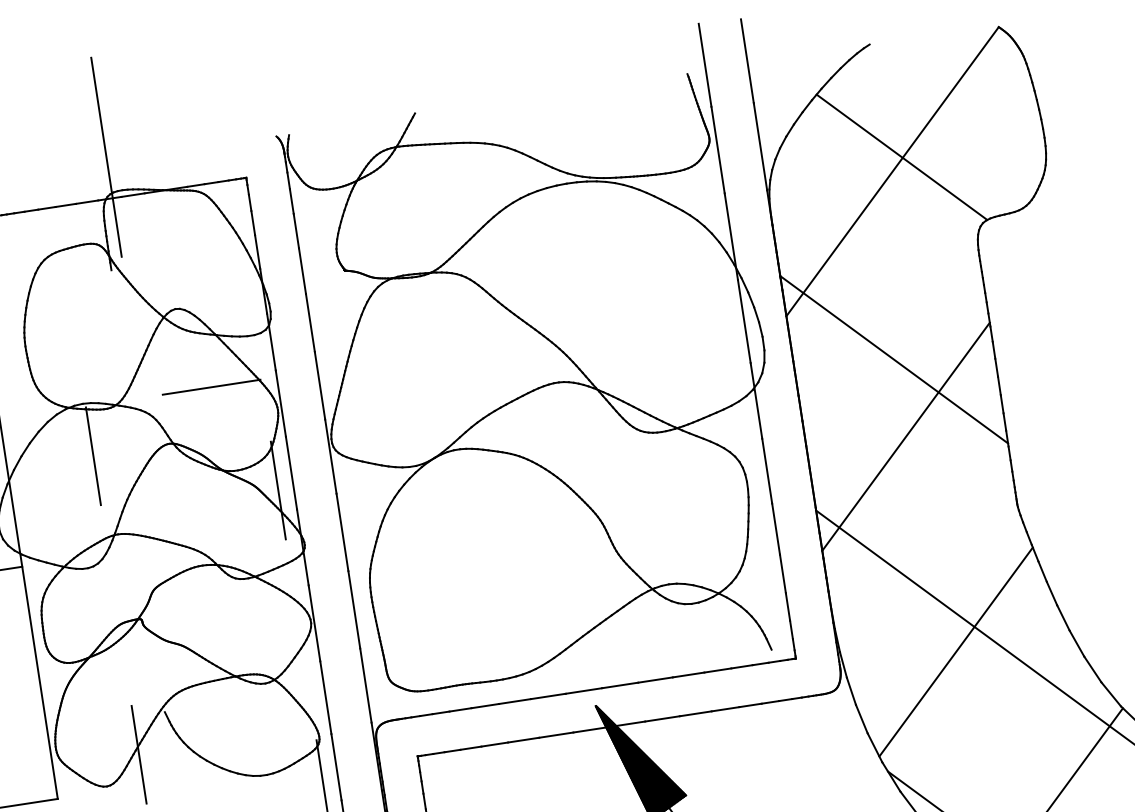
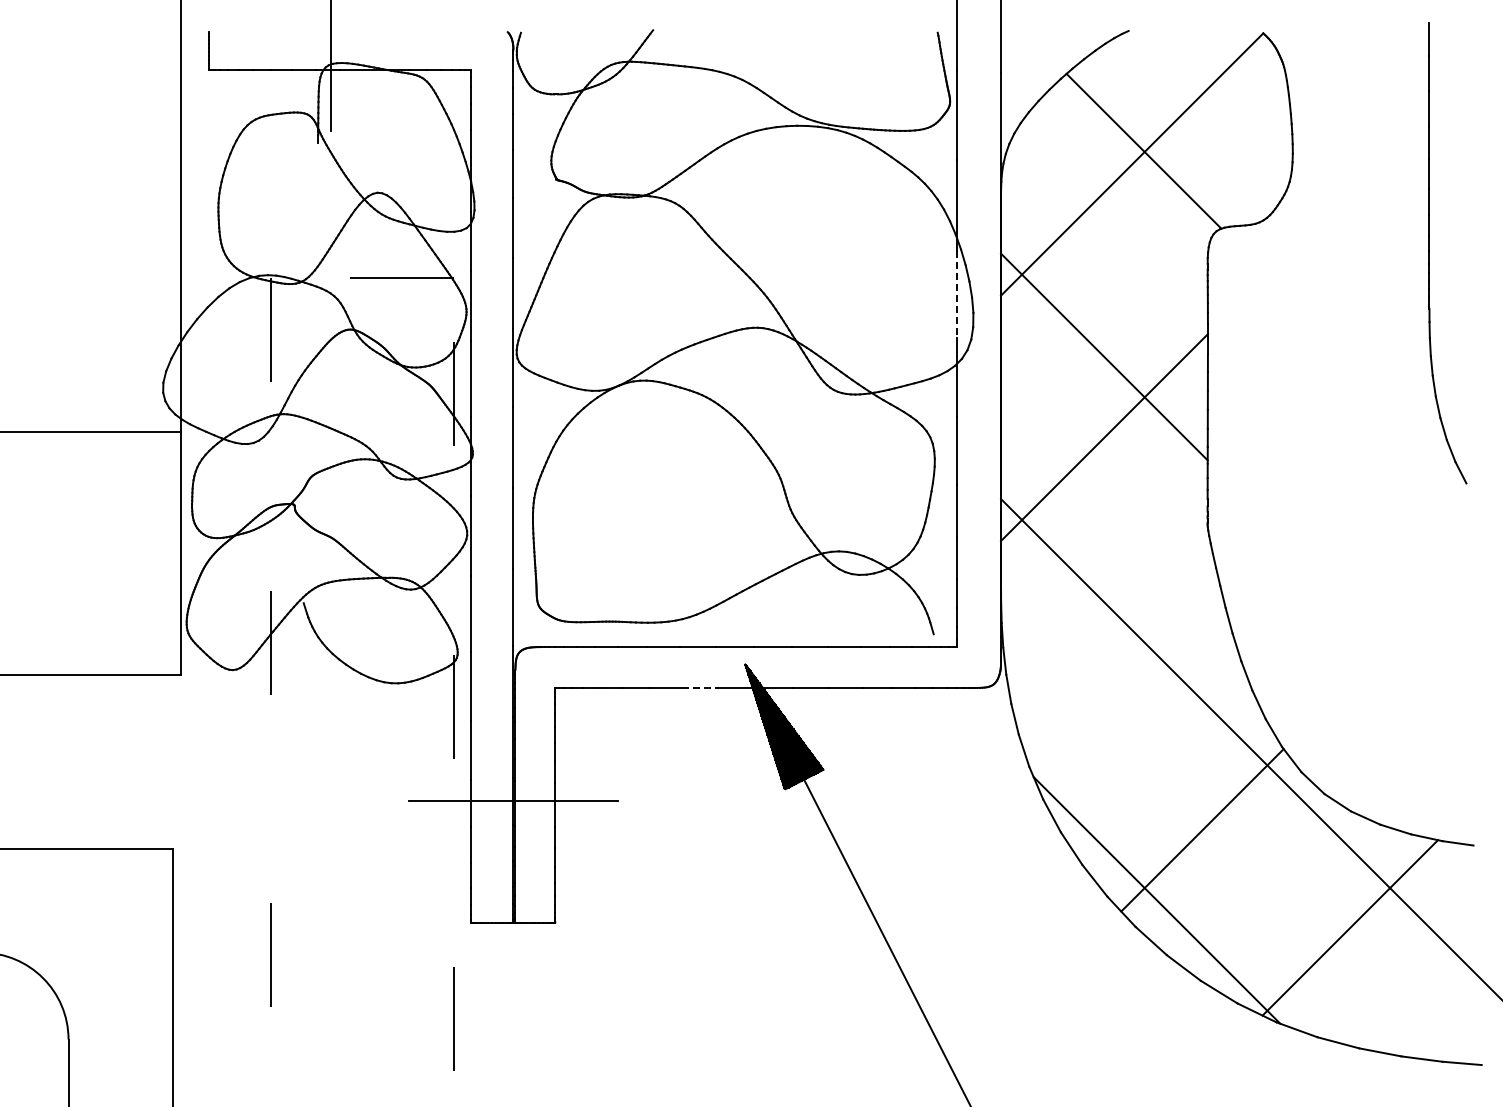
line: (744, 322) -> (957, 295), solid -> dashed
line: (955, 652) -> (1121, 665), removed
line: (556, 734) -> (700, 687), solid -> dashed

